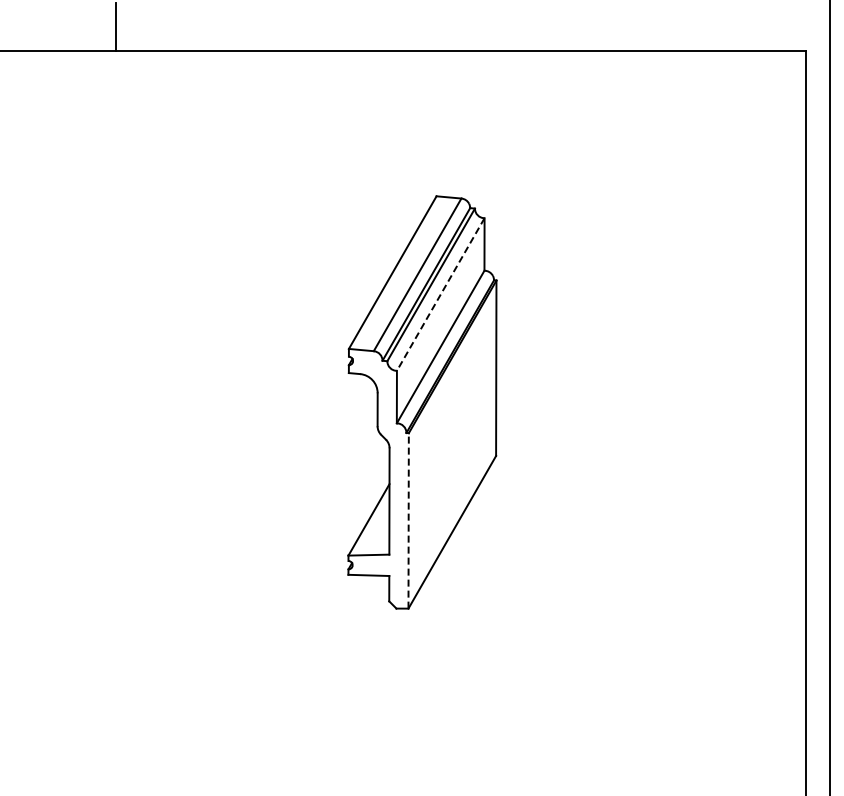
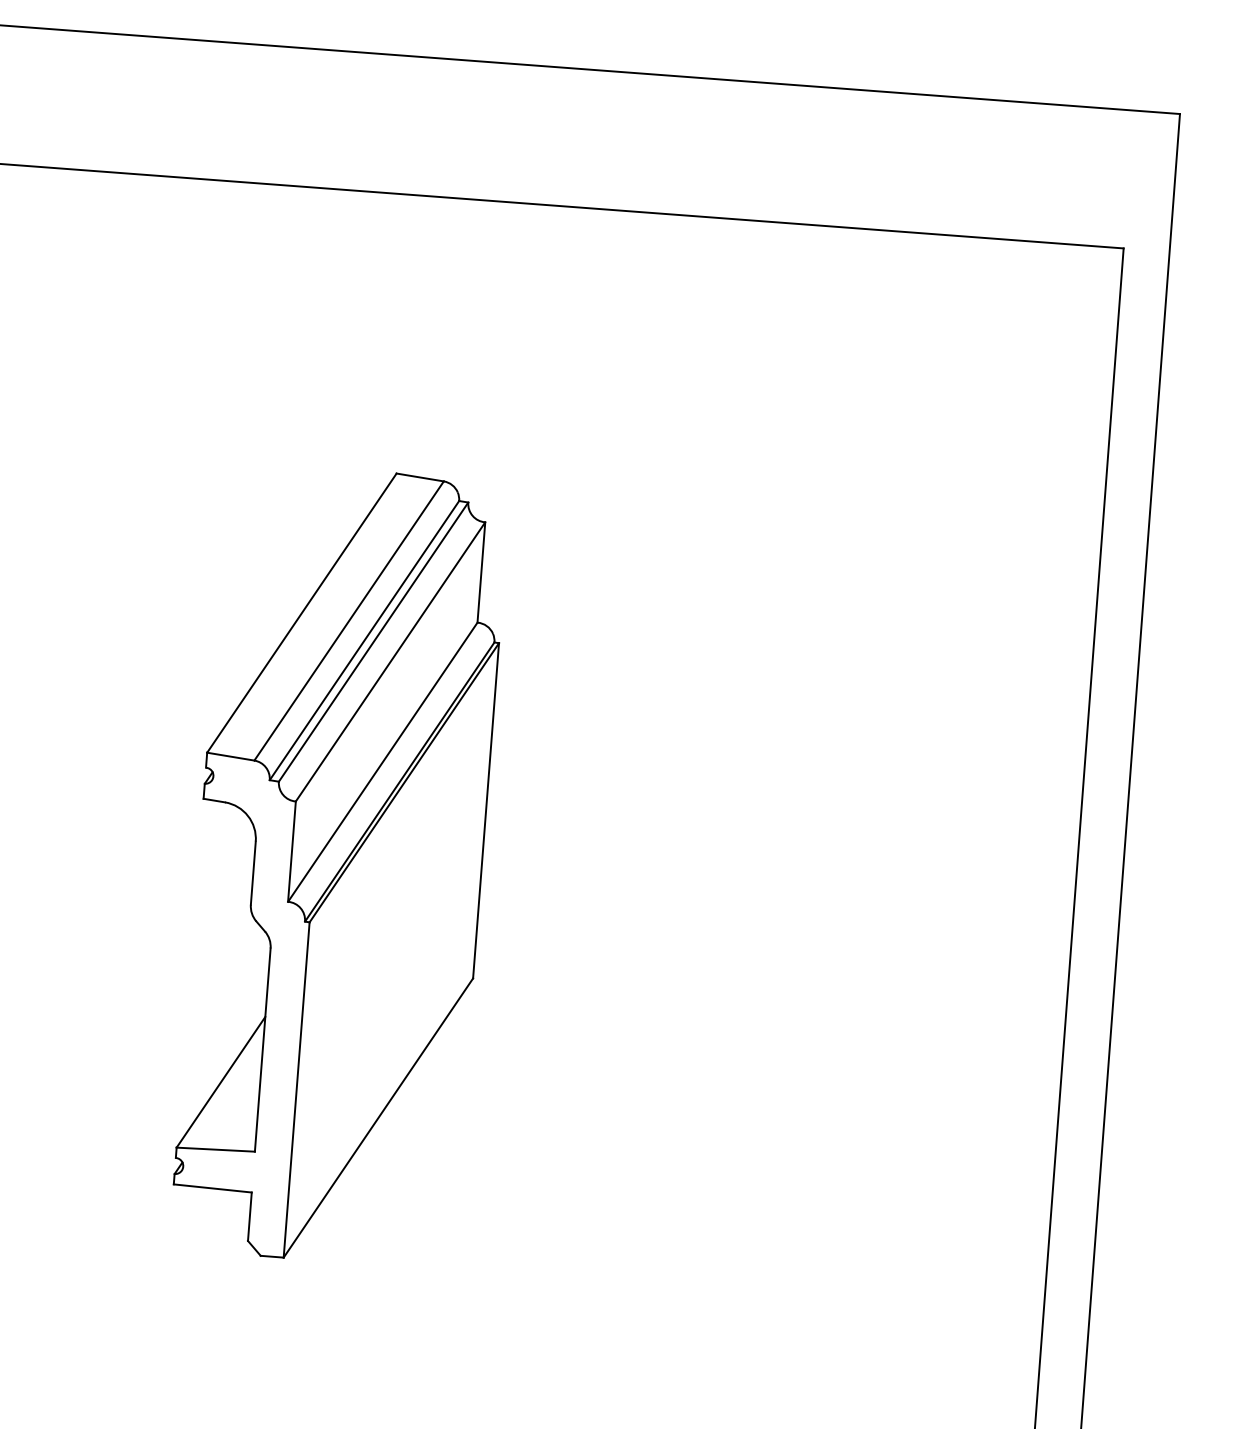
line: (440, 294) -> (390, 661), dashed -> solid
line: (408, 520) -> (296, 1089), dashed -> solid

